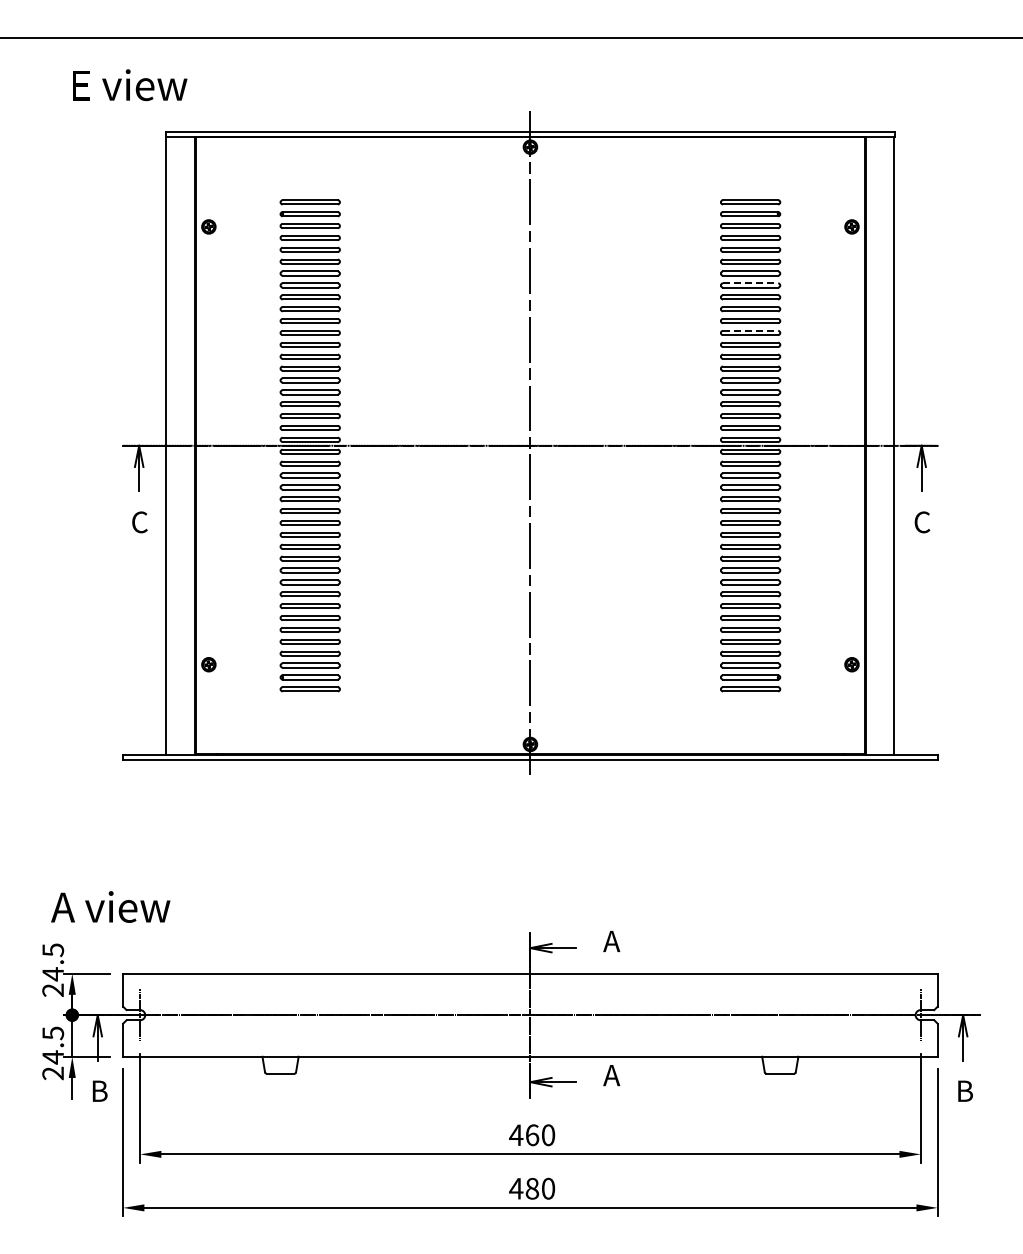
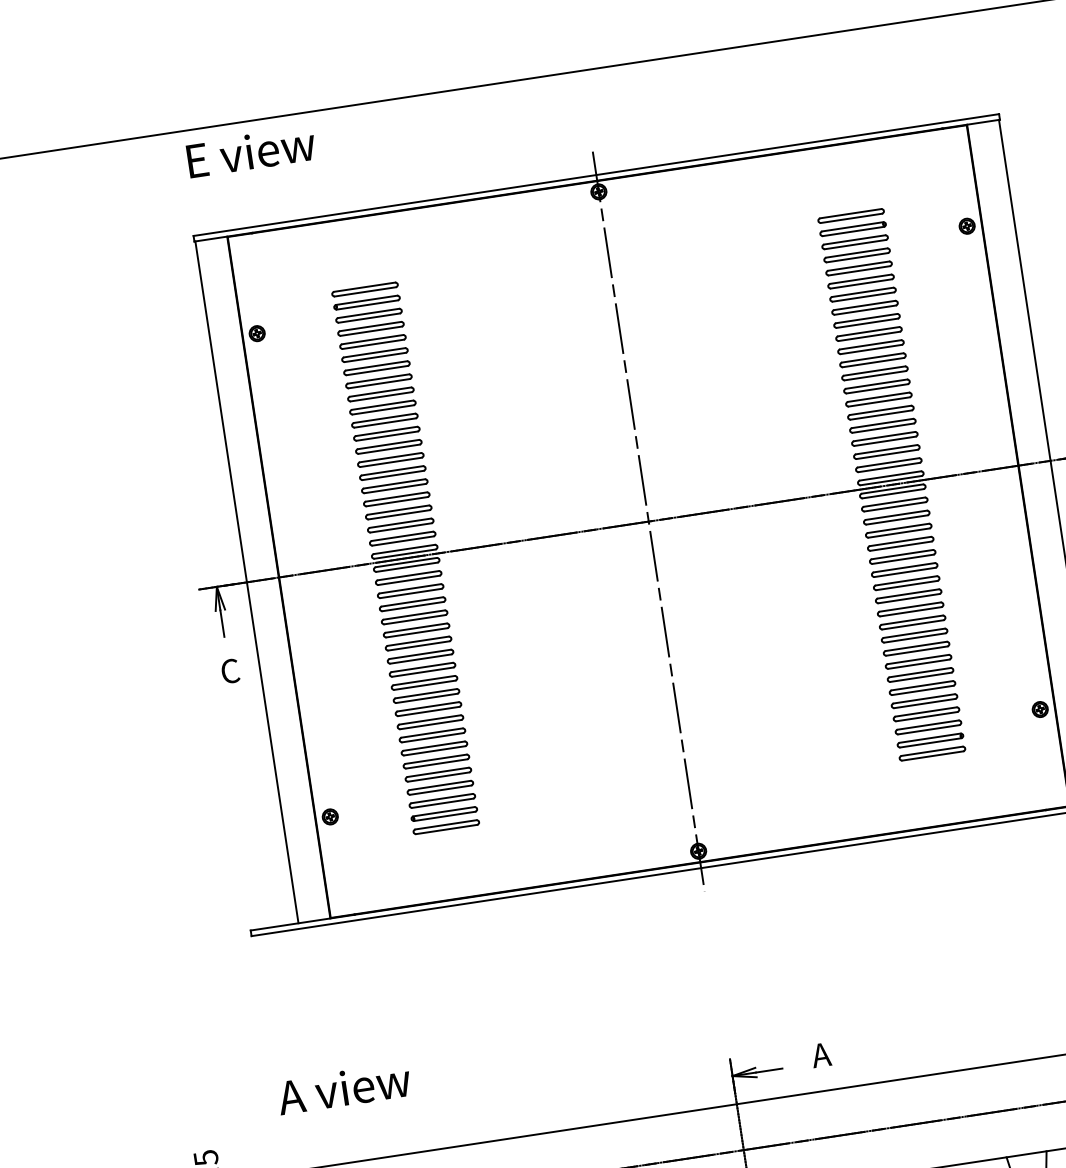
text: (130, 85) -> (251, 152), moved
line: (750, 283) -> (864, 305), dashed -> solid
line: (750, 330) -> (872, 357), dashed -> solid
text: (110, 906) -> (343, 1087), moved

